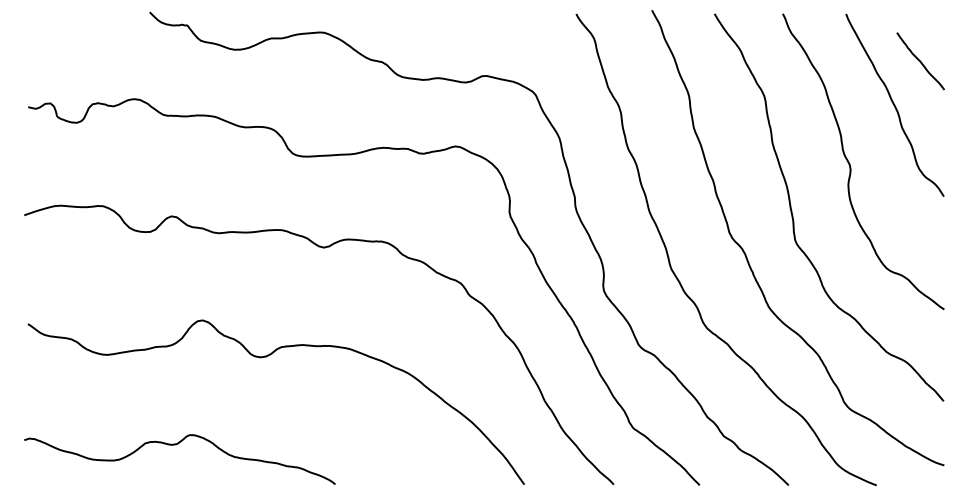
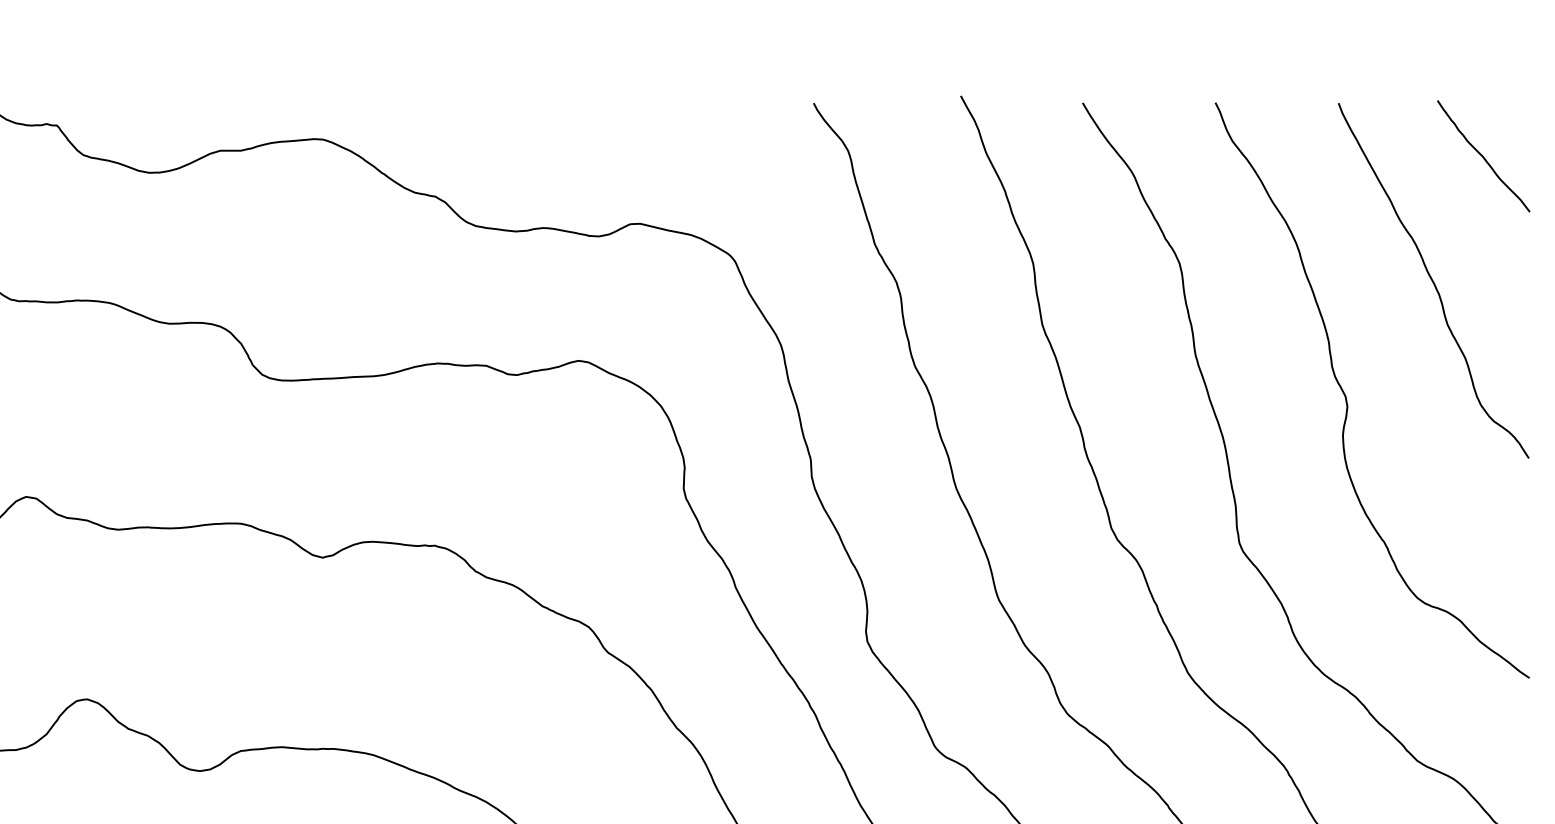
curve: (920, 61) -> (1483, 156), moved

